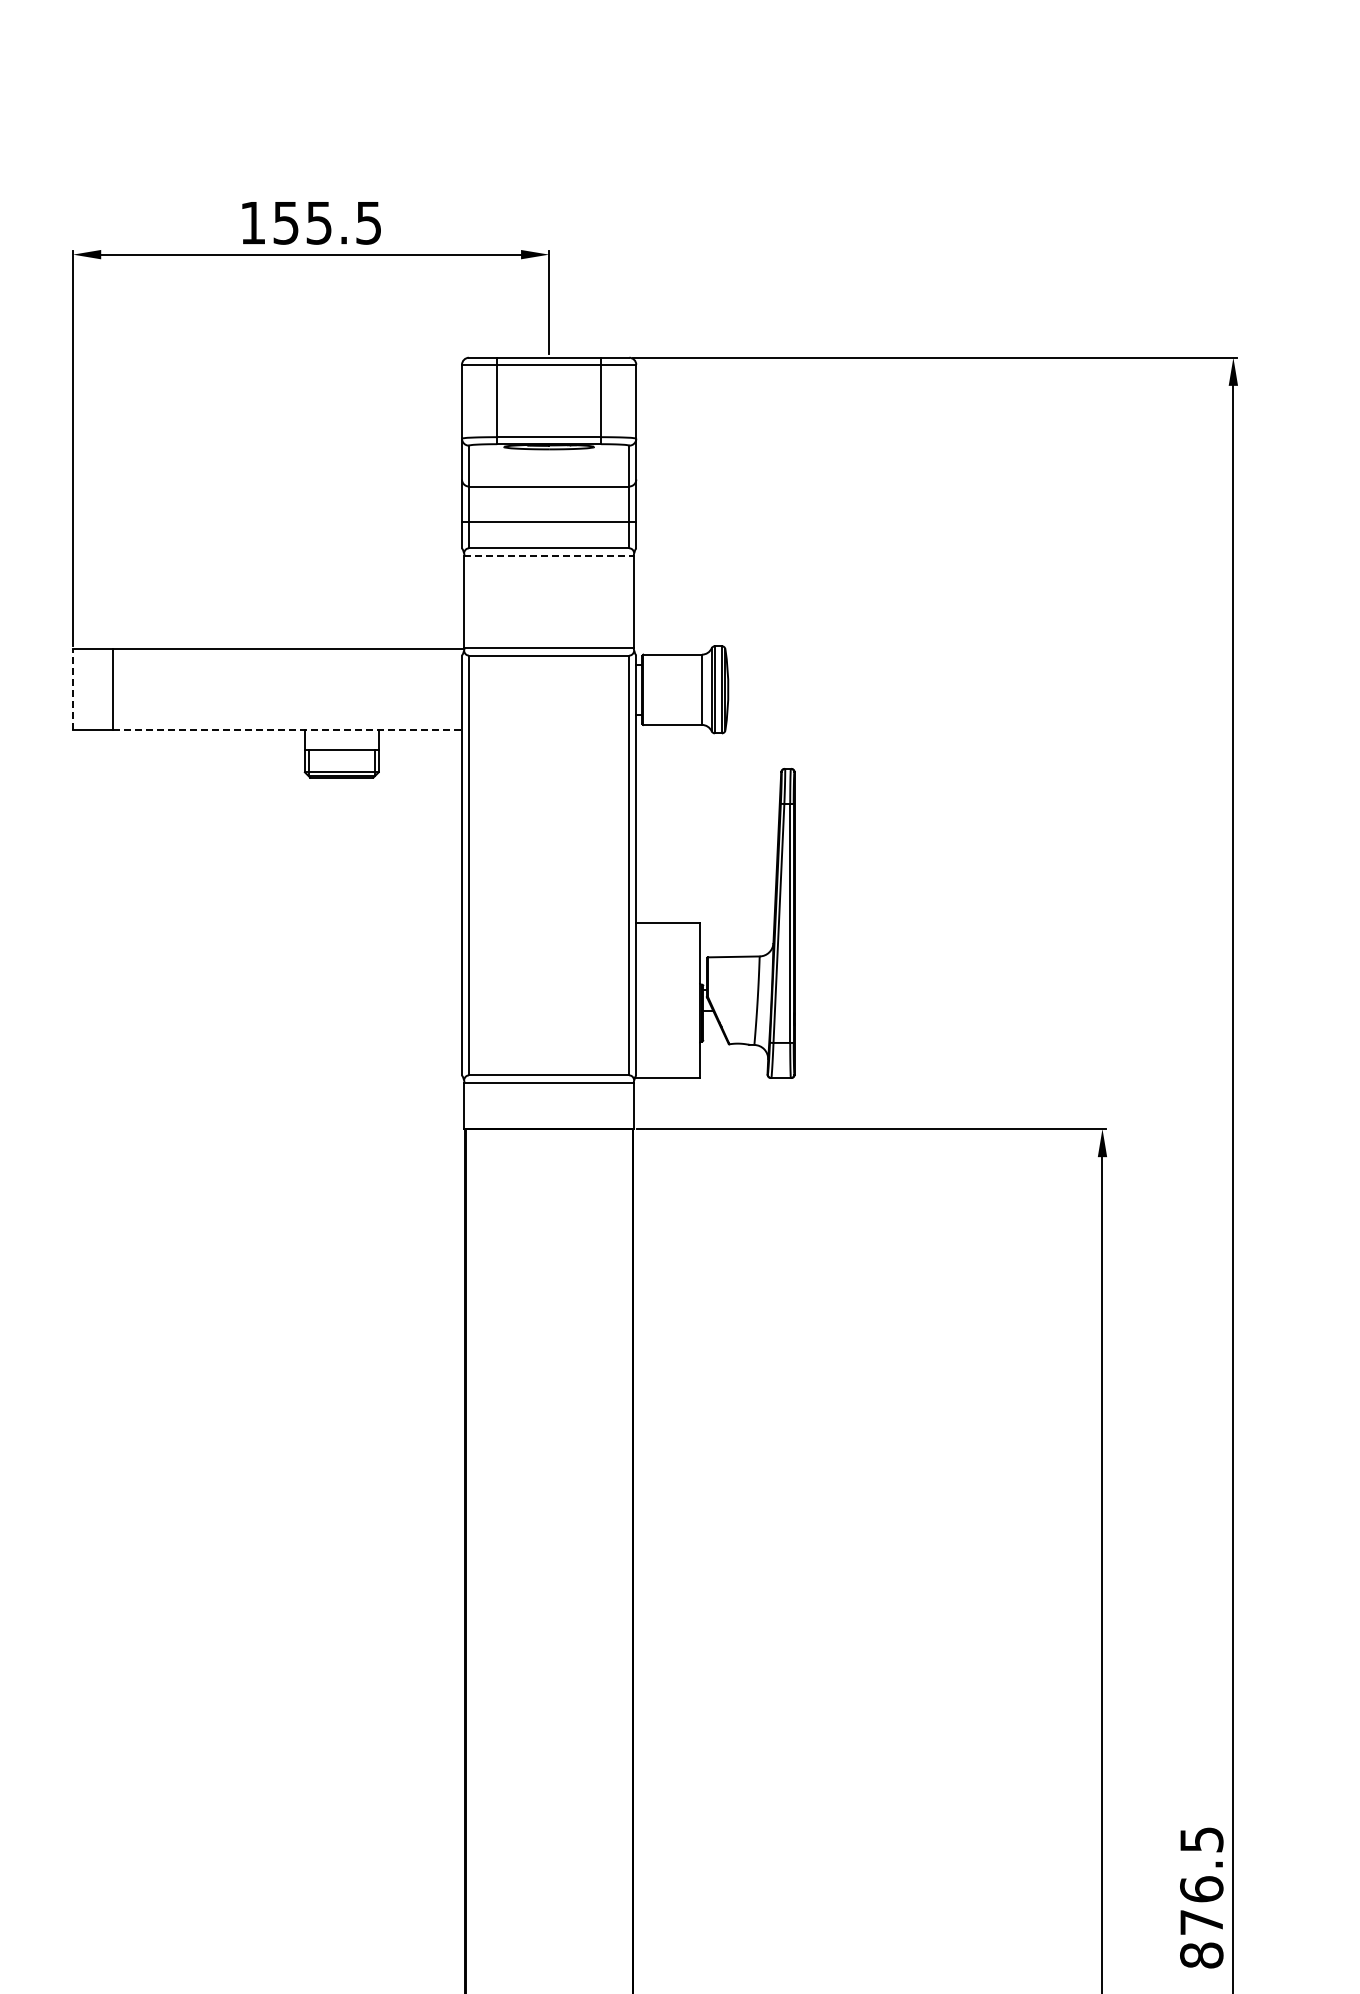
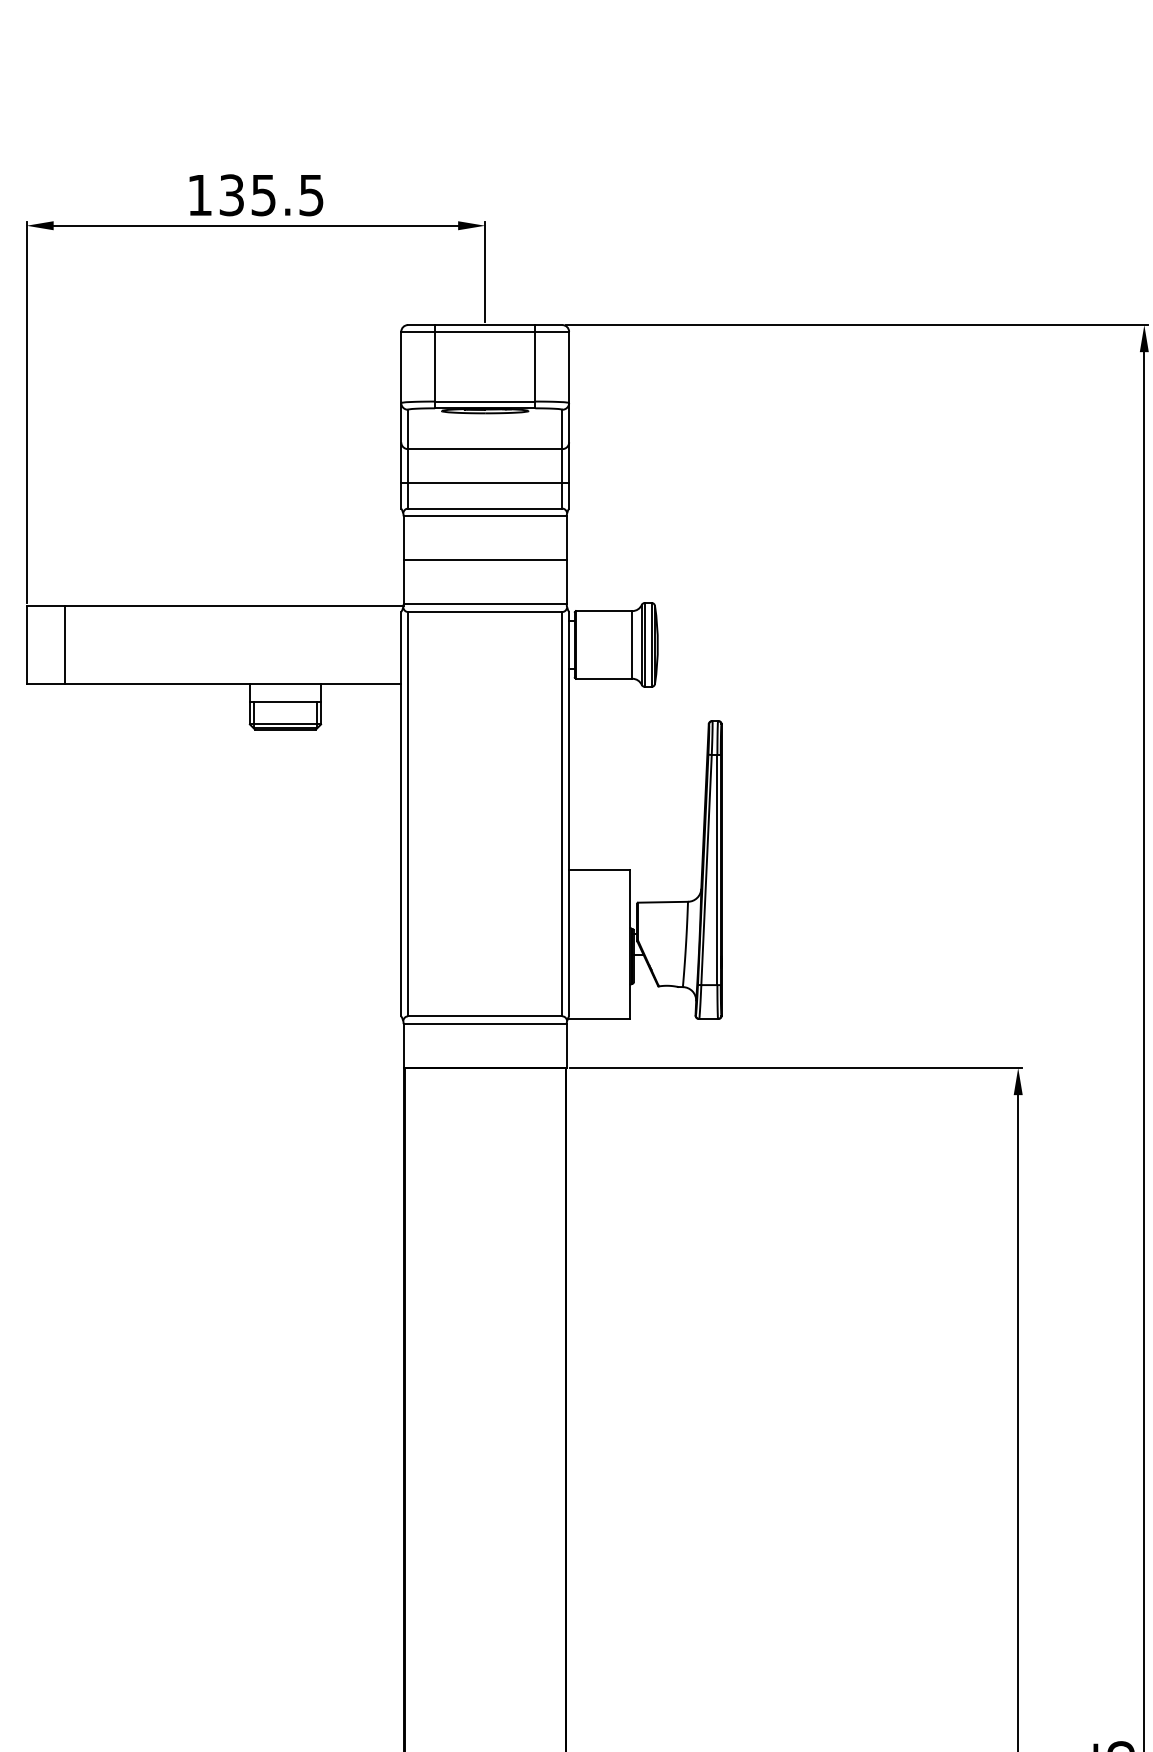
text: (286, 222) -> (232, 194), 155.5 -> 135.5
line: (549, 556) -> (485, 516), dashed -> solid
line: (548, 601) -> (484, 559), added
line: (73, 689) -> (27, 644), dashed -> solid
line: (288, 730) -> (234, 684), dashed -> solid

